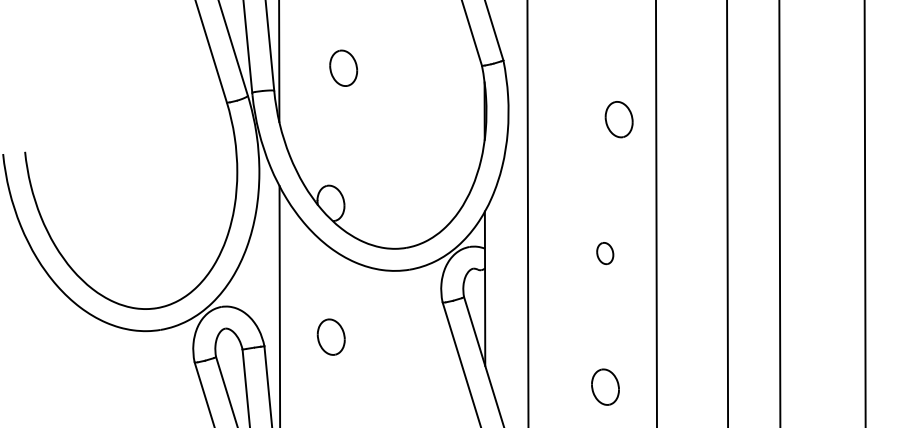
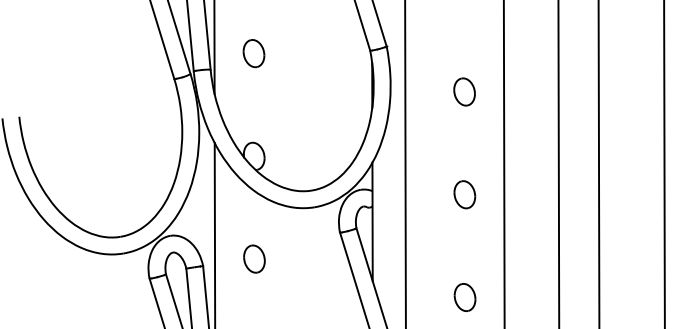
part: (343, 68) -> (253, 53), moved
part: (619, 118) -> (464, 91), moved
part: (604, 253) -> (464, 194), size x1.67

